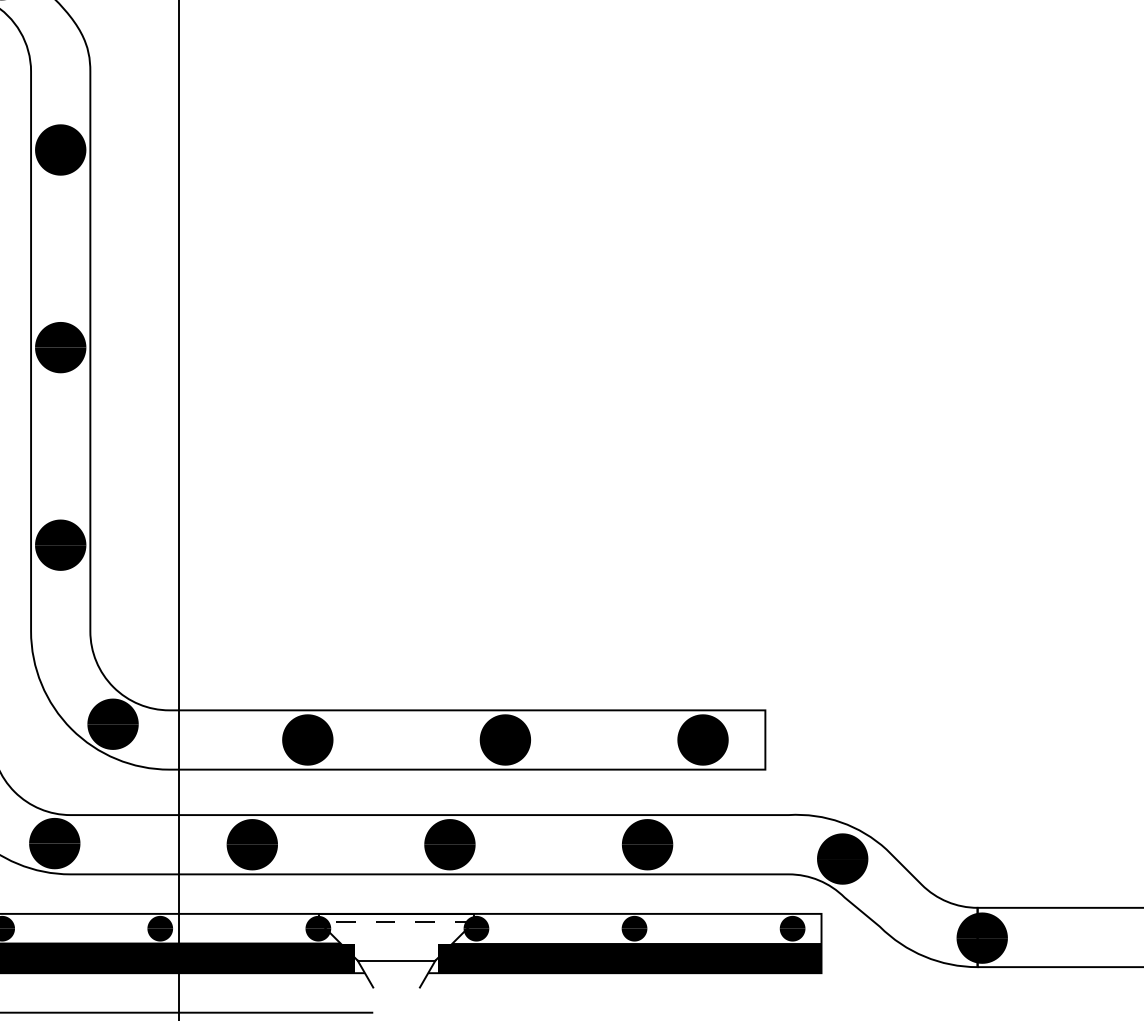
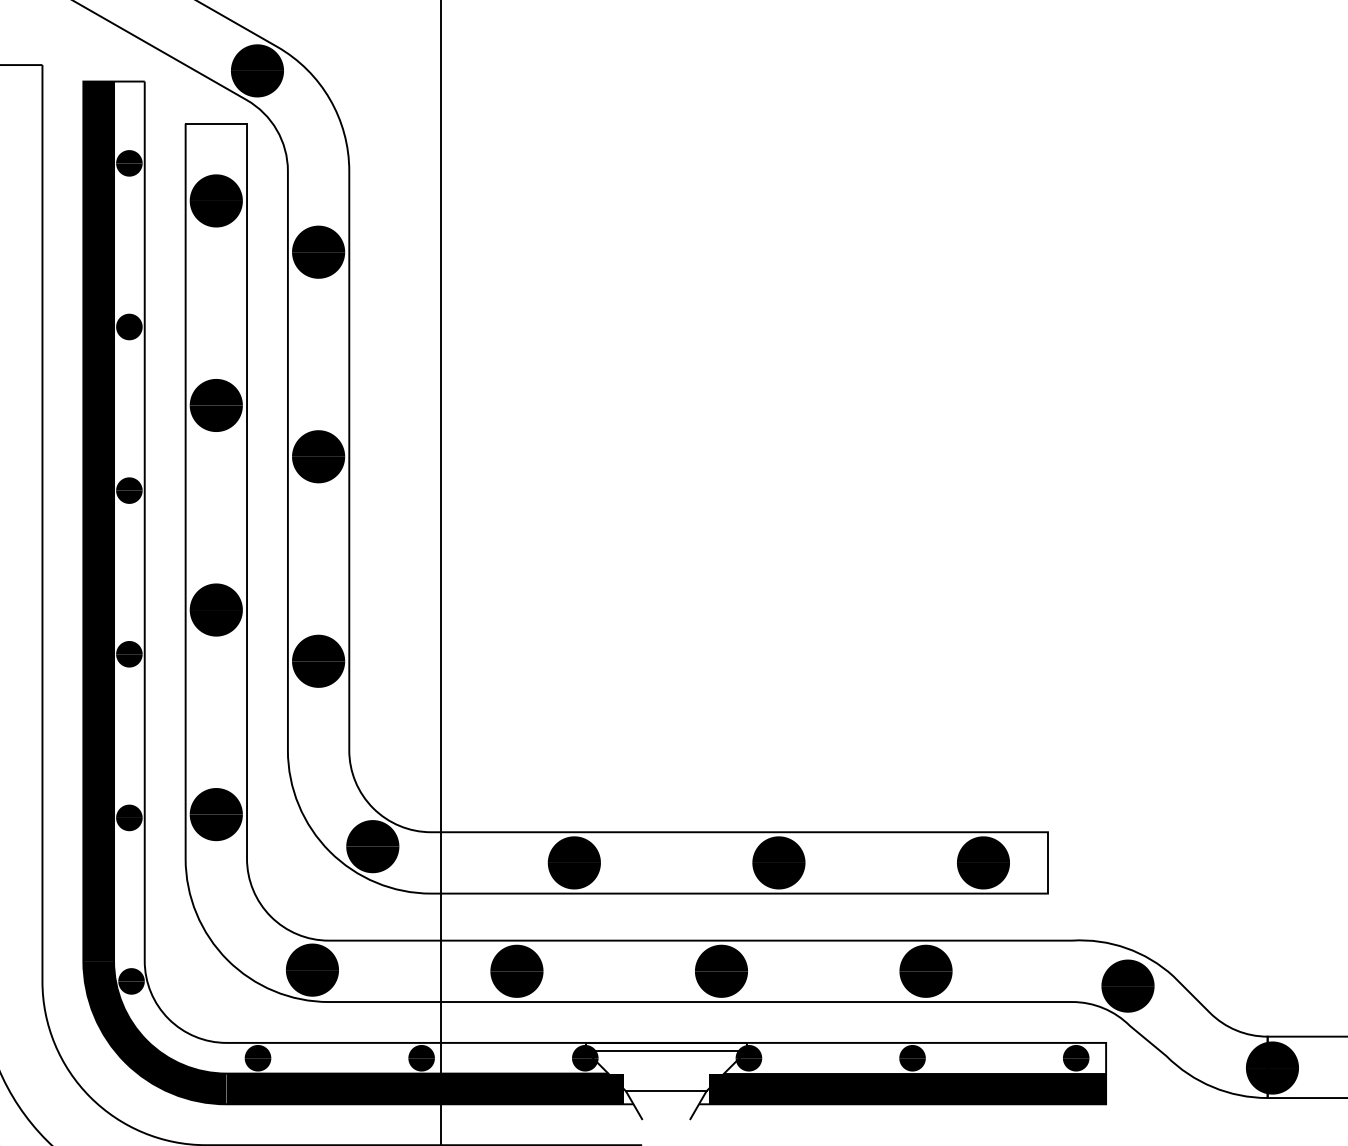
line: (396, 921) -> (666, 1050), dashed -> solid

